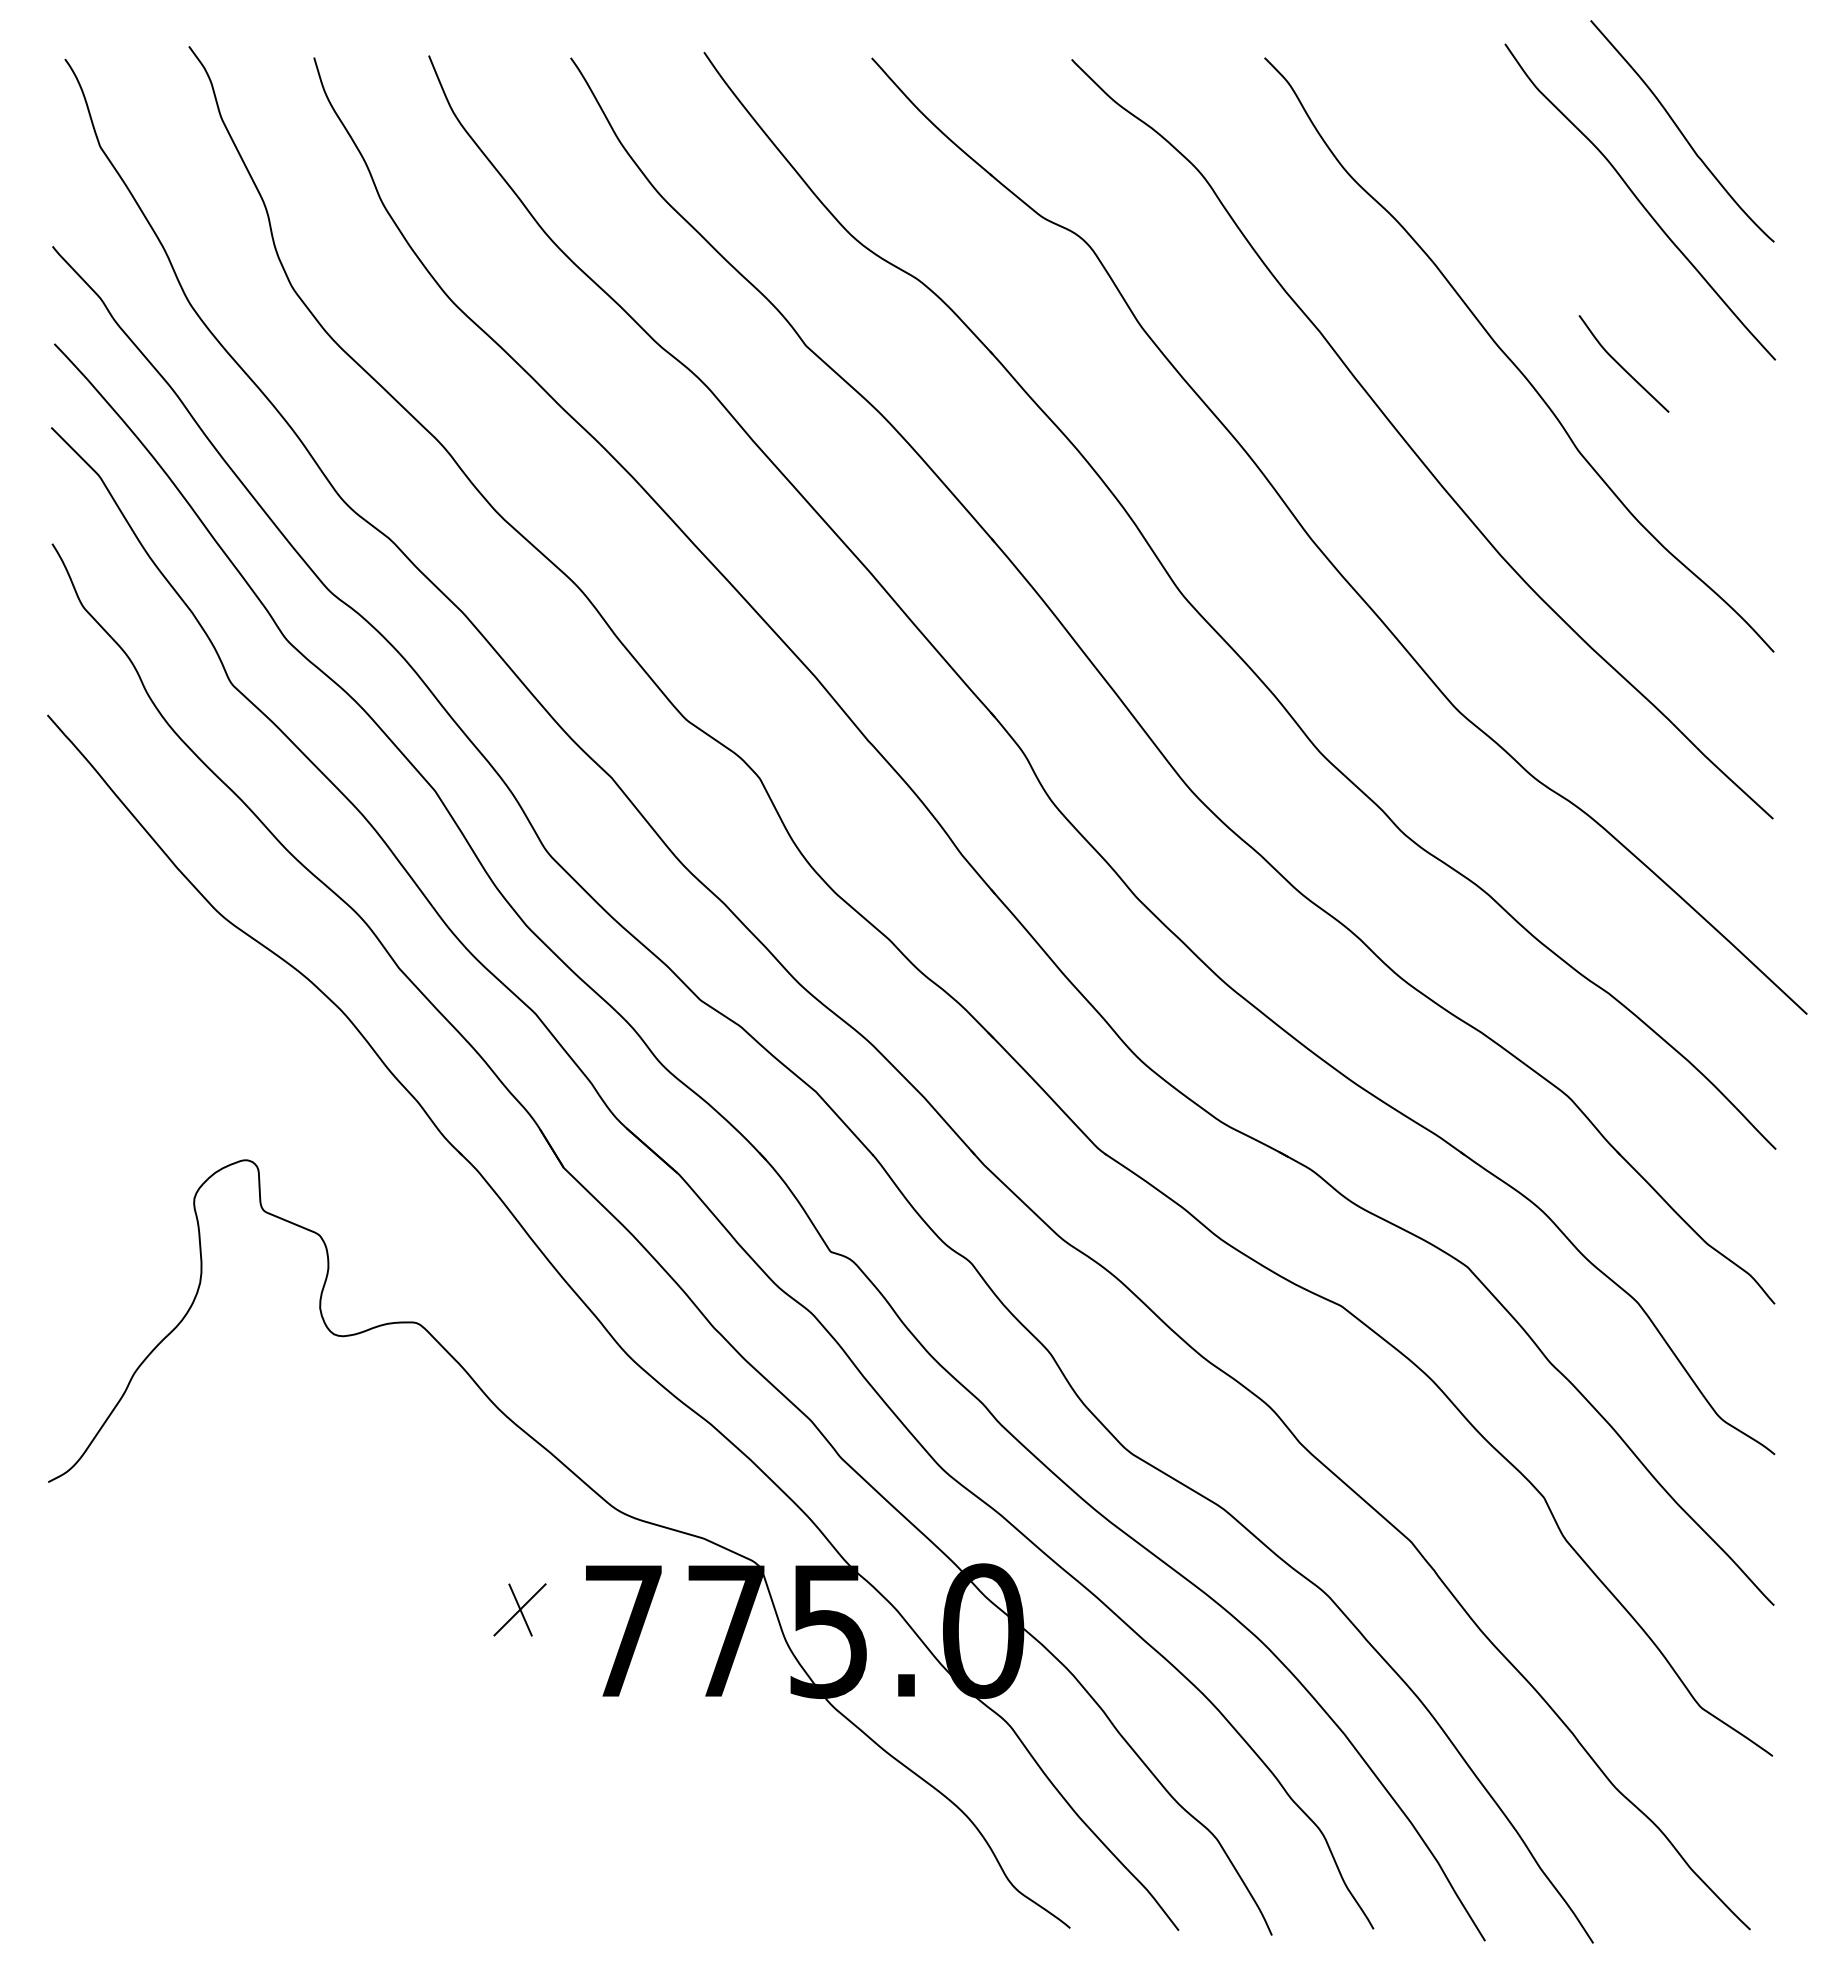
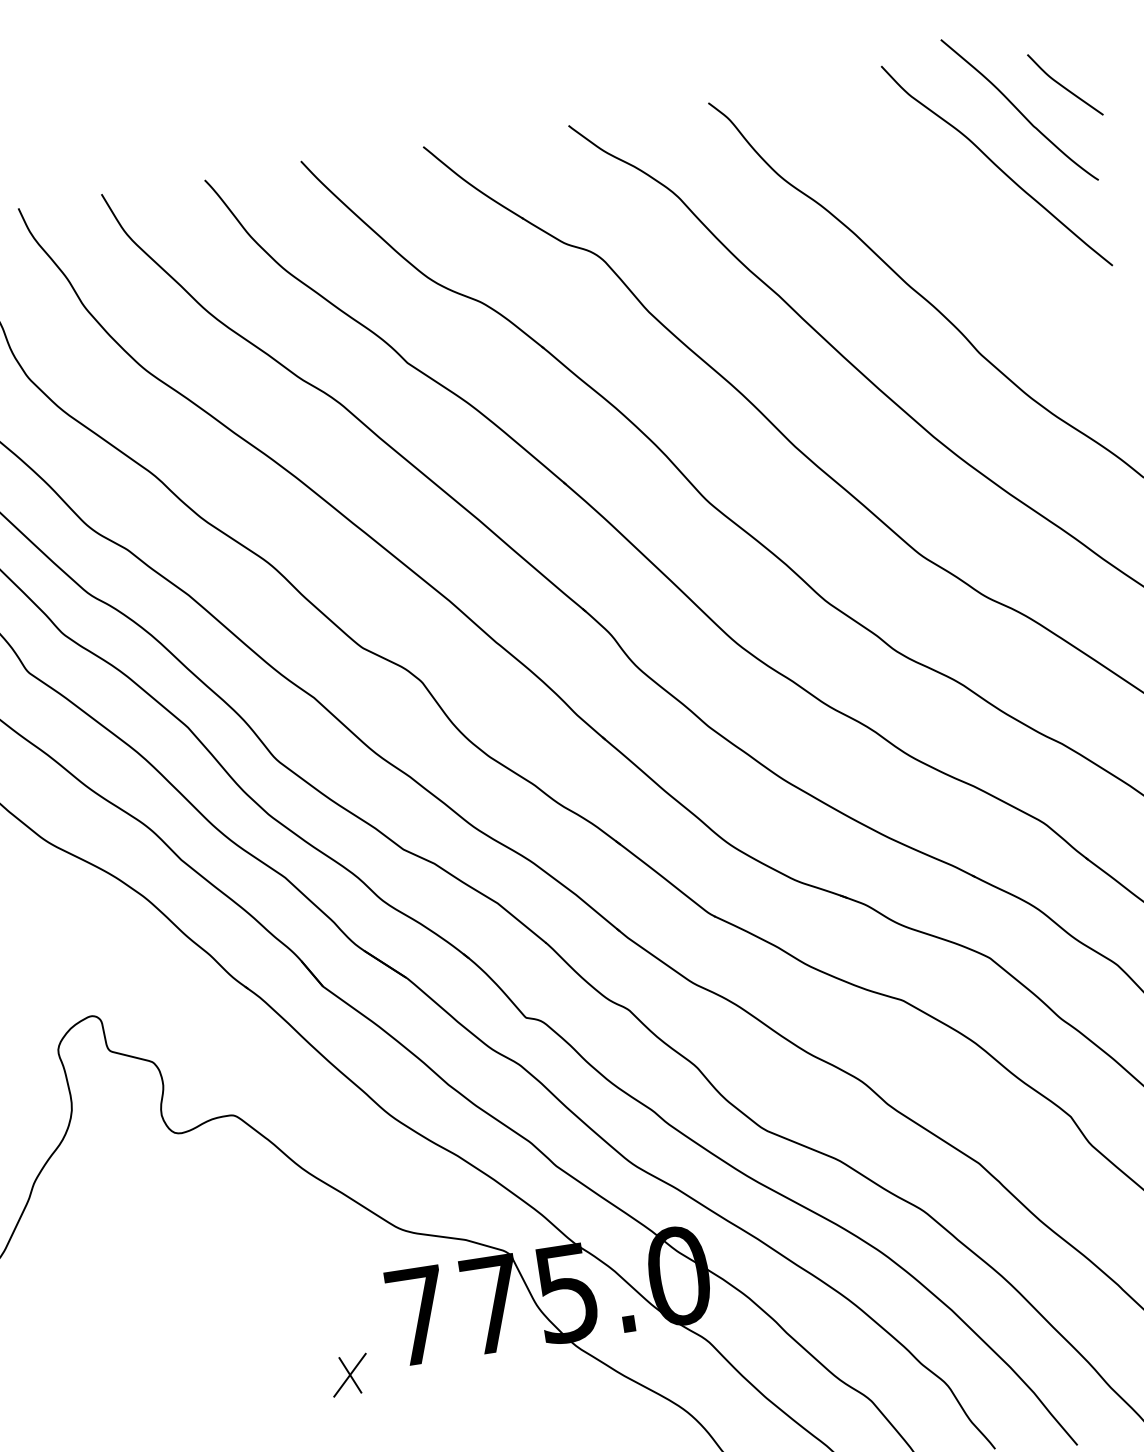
curve: (1621, 365) -> (1063, 86), moved
part: (519, 1609) -> (349, 1375), moved

